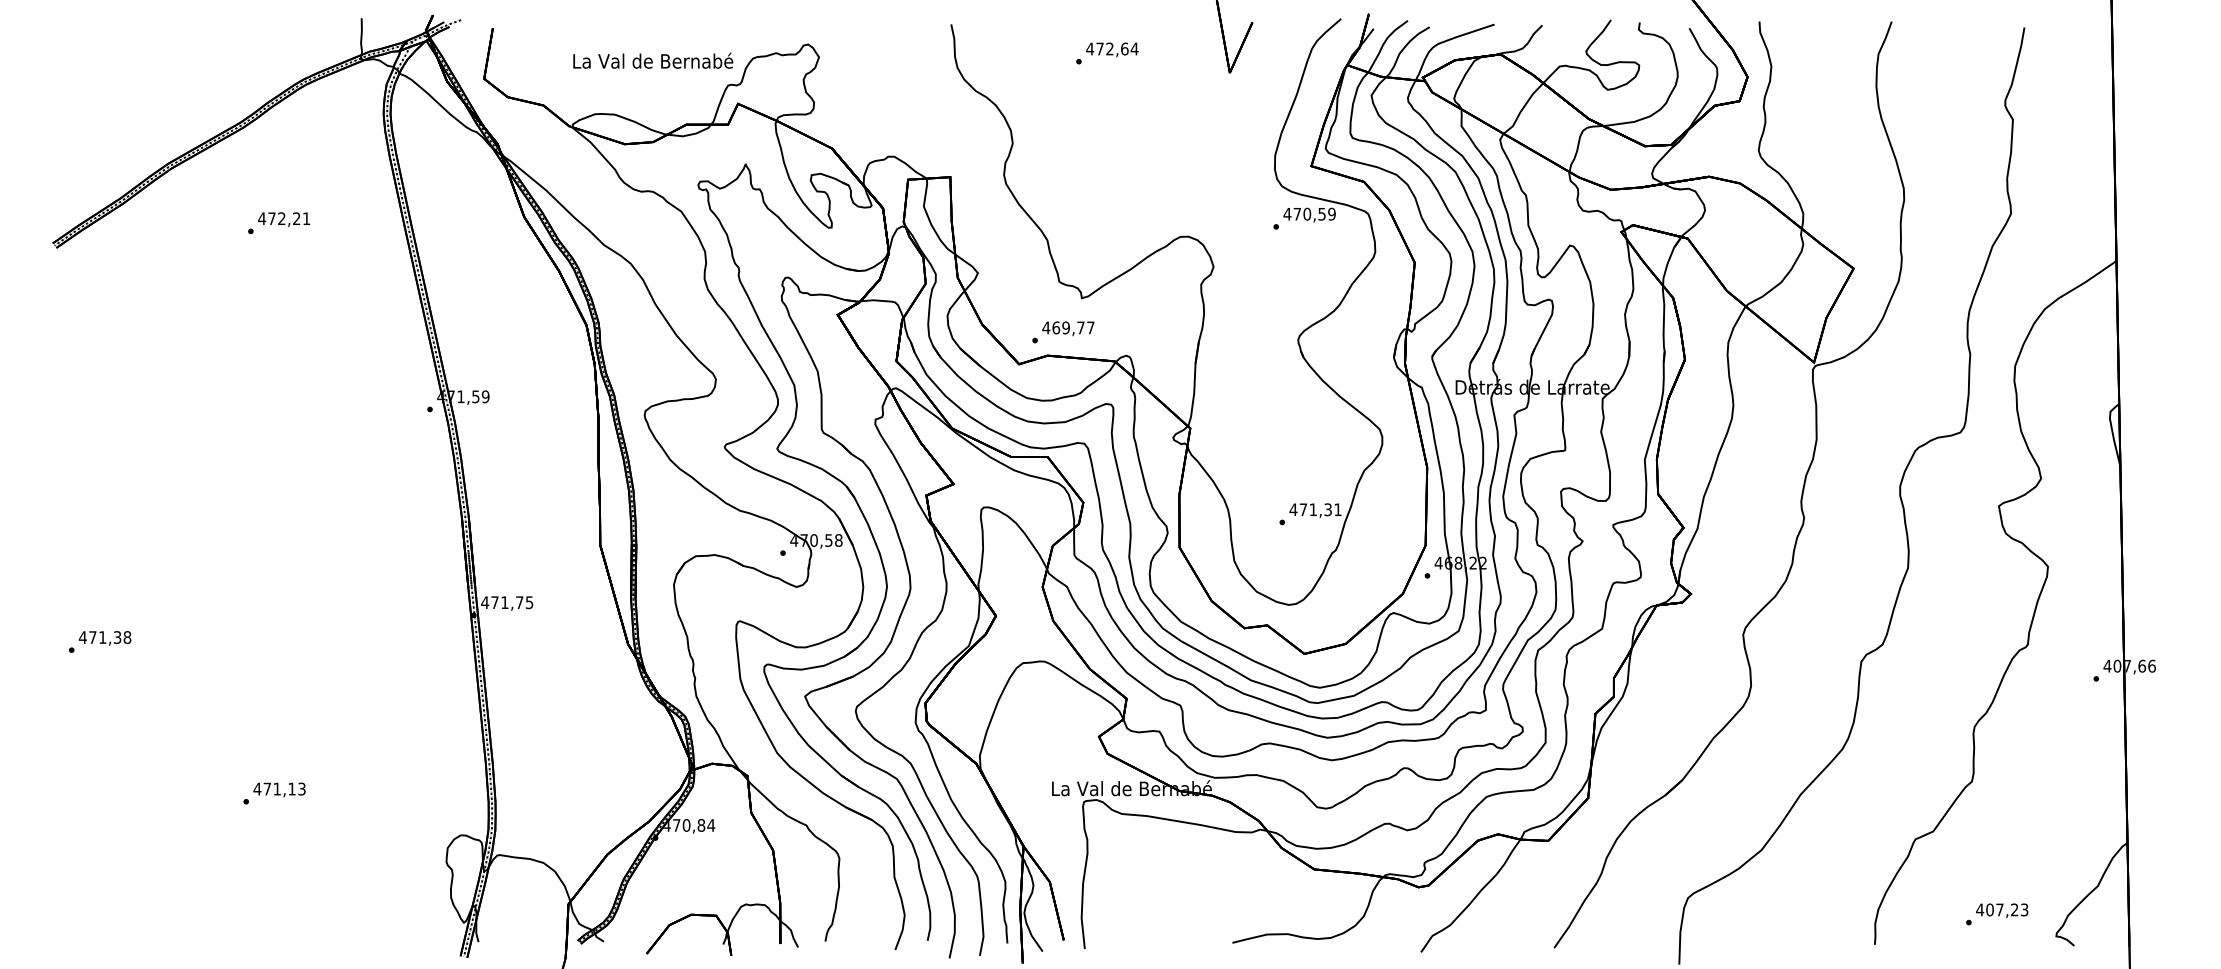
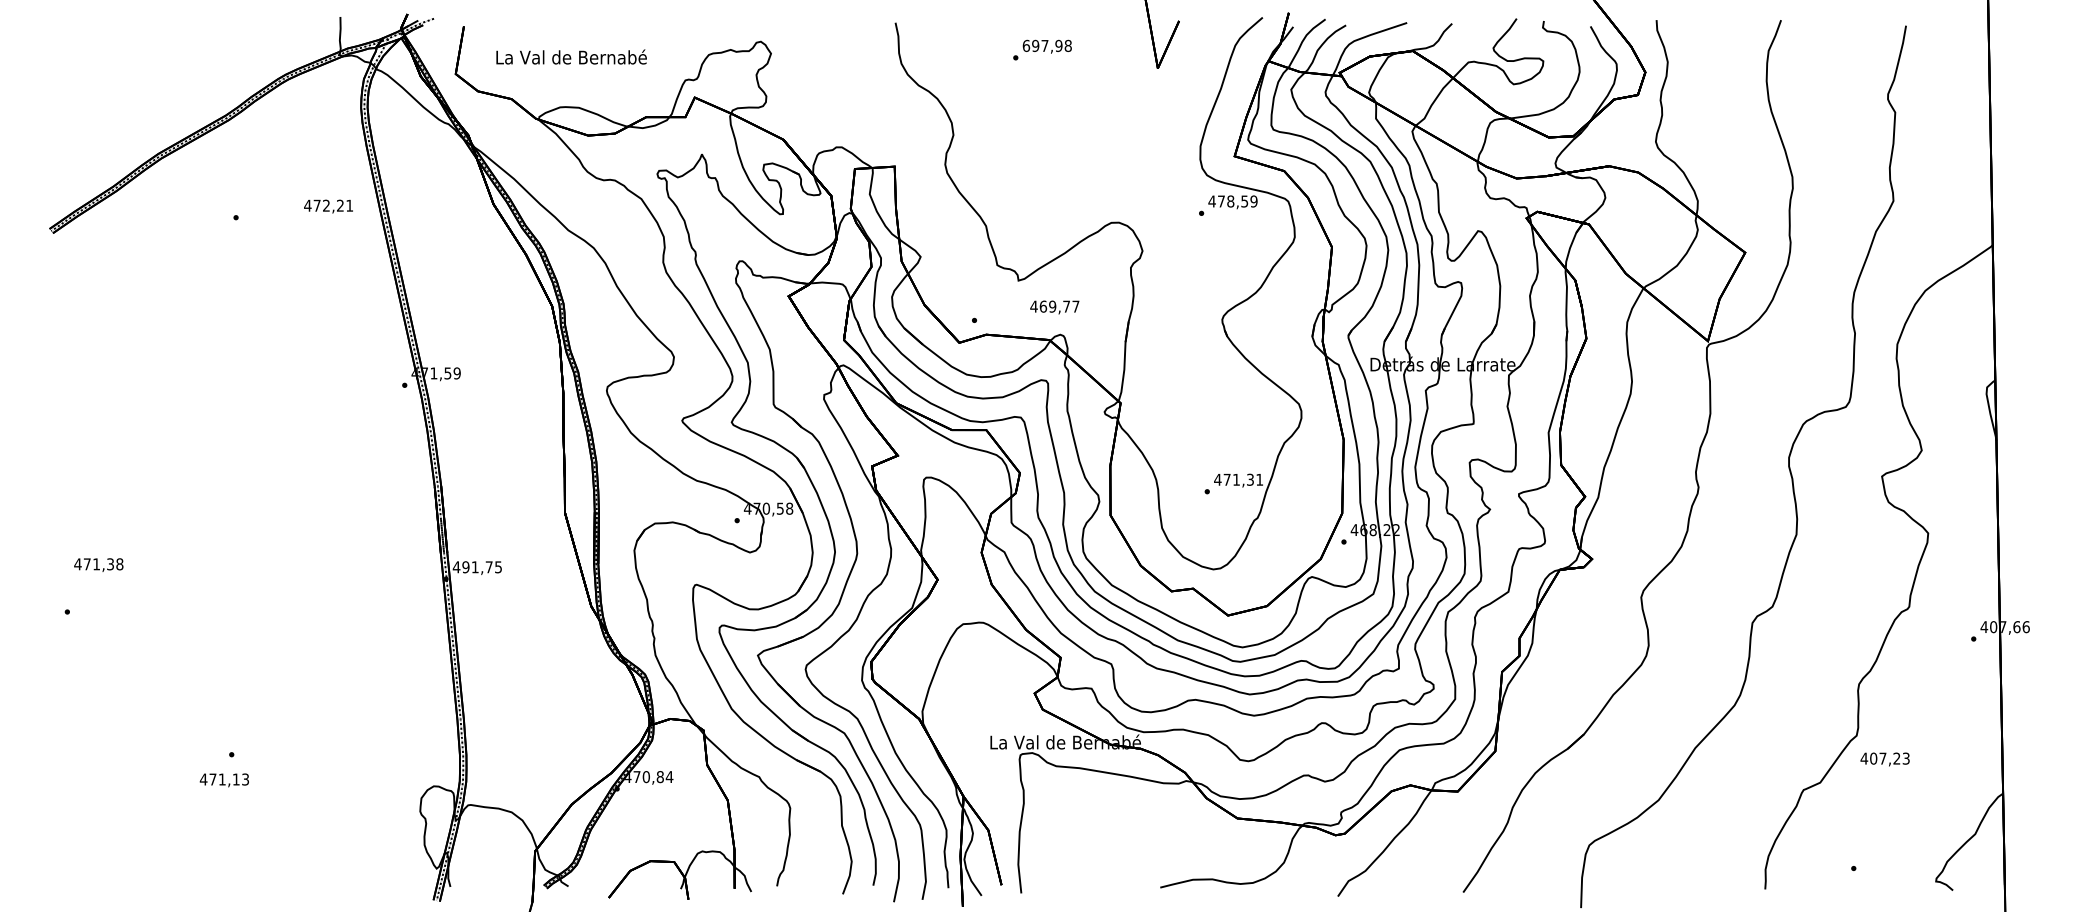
text: (1112, 48) -> (1047, 45), 472,64 -> 697,98
text: (653, 60) -> (571, 56), moved
text: (1307, 214) -> (1230, 201), 470,59 -> 478,59
text: (284, 219) -> (328, 206), moved
text: (1068, 328) -> (1054, 307), moved
text: (494, 602) -> (465, 567), 471,75 -> 491,75
text: (104, 638) -> (98, 565), moved
text: (279, 789) -> (224, 779), moved
text: (2002, 910) -> (1885, 759), moved

